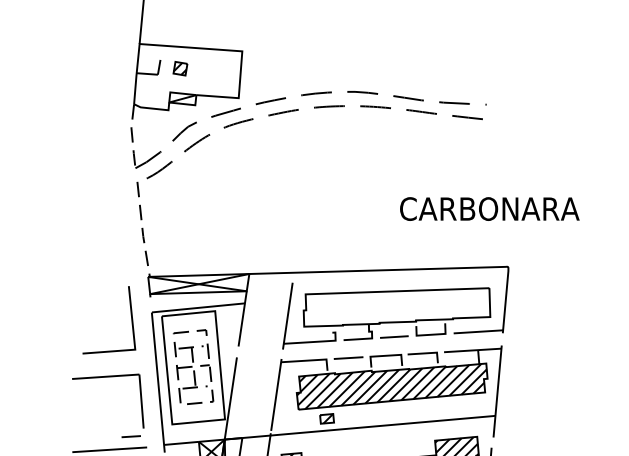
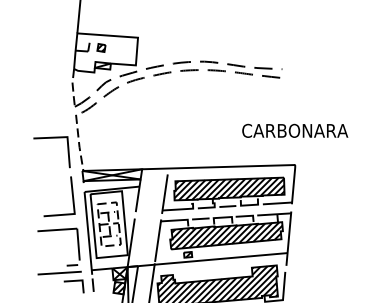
text: (490, 208) -> (295, 130), moved
line: (95, 221) -> (51, 138), added
hatch: (397, 306) -> (229, 188), added

